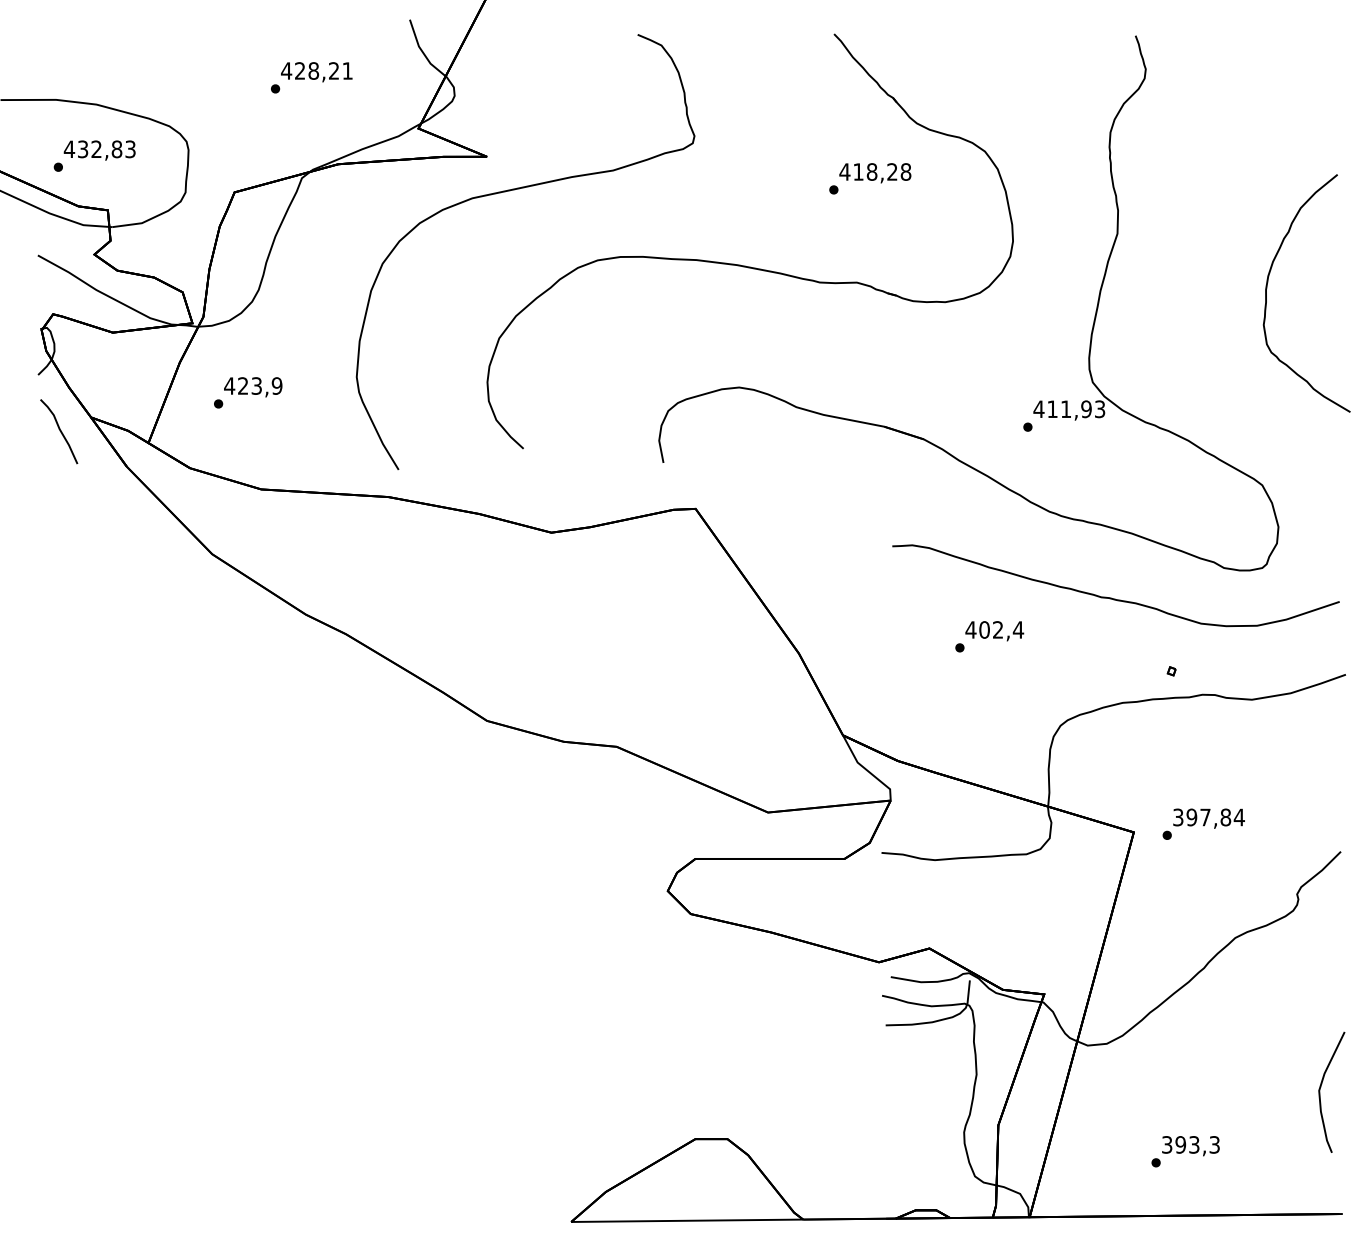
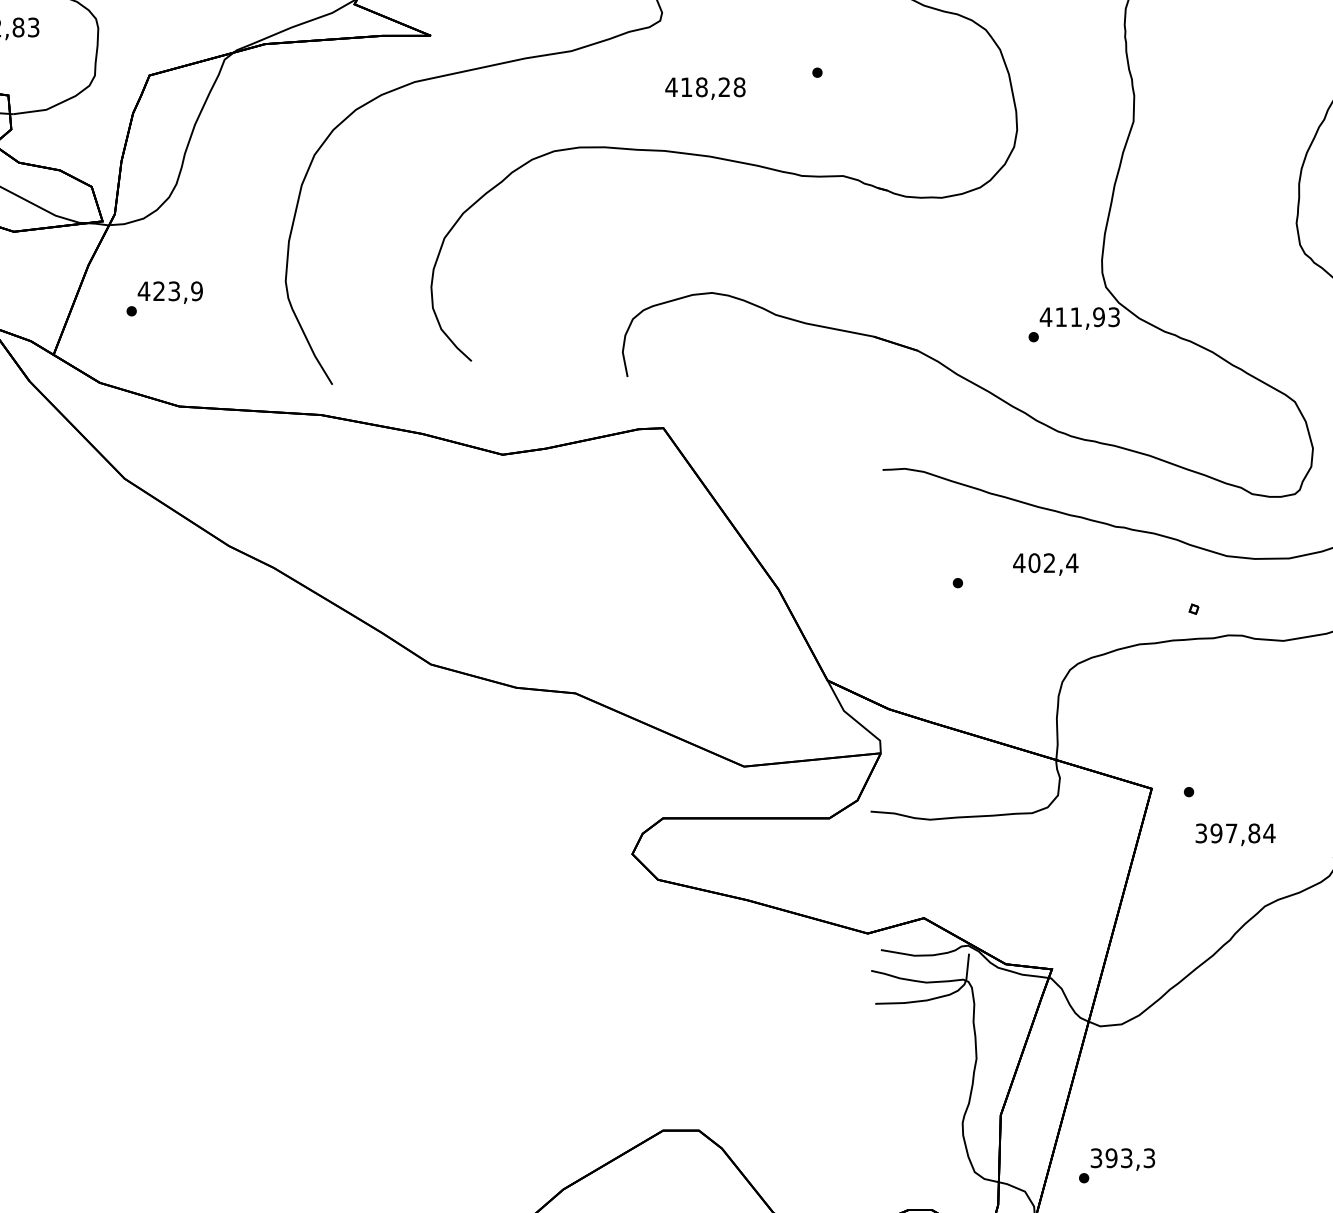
text: (875, 173) -> (705, 88), moved
text: (994, 631) -> (1045, 564), moved
text: (1208, 818) -> (1234, 834), moved
text: (1185, 1151) -> (1116, 1165), moved

